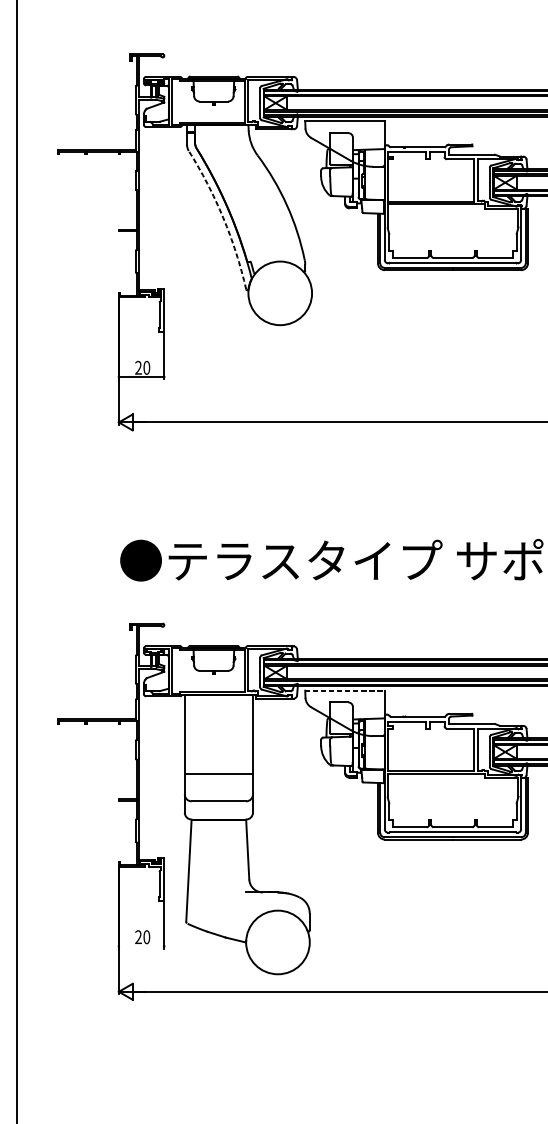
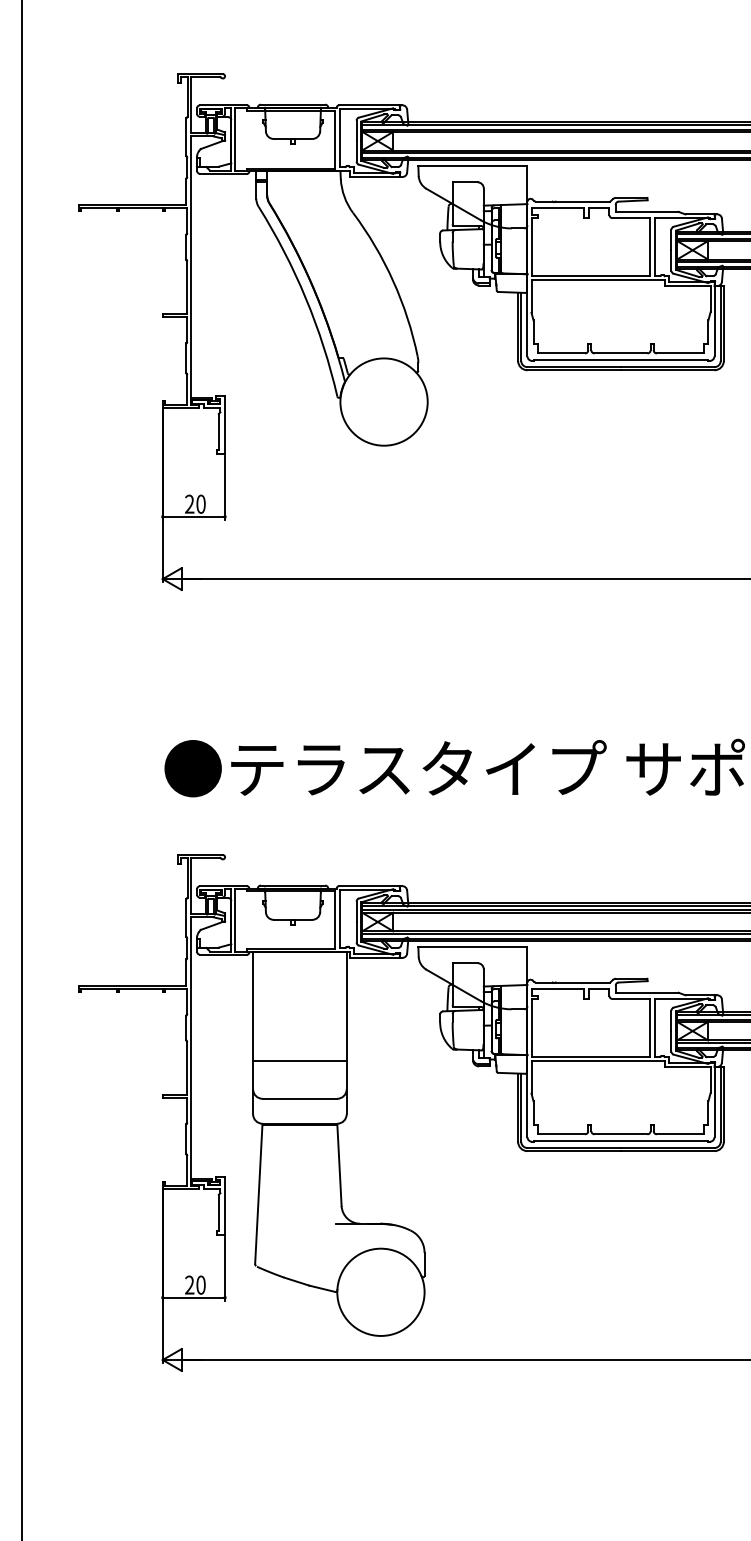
arc: (222, 217) -> (305, 298), dashed -> solid
line: (344, 690) -> (472, 946), dashed -> solid
line: (141, 946) -> (193, 1297), added

